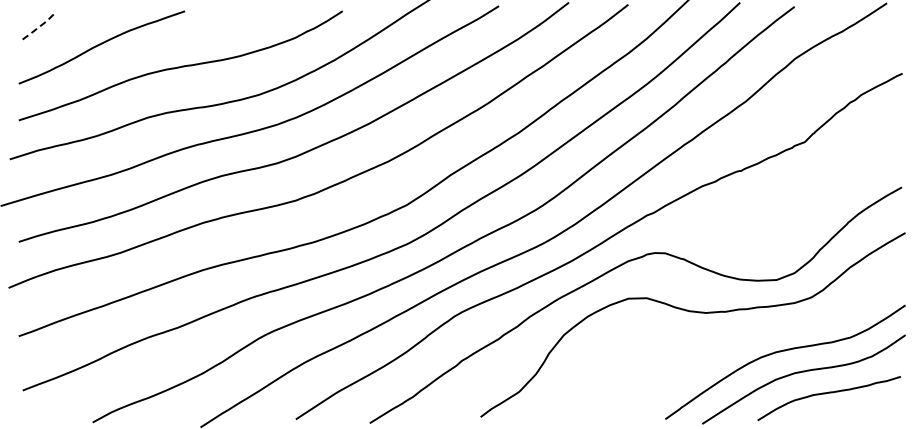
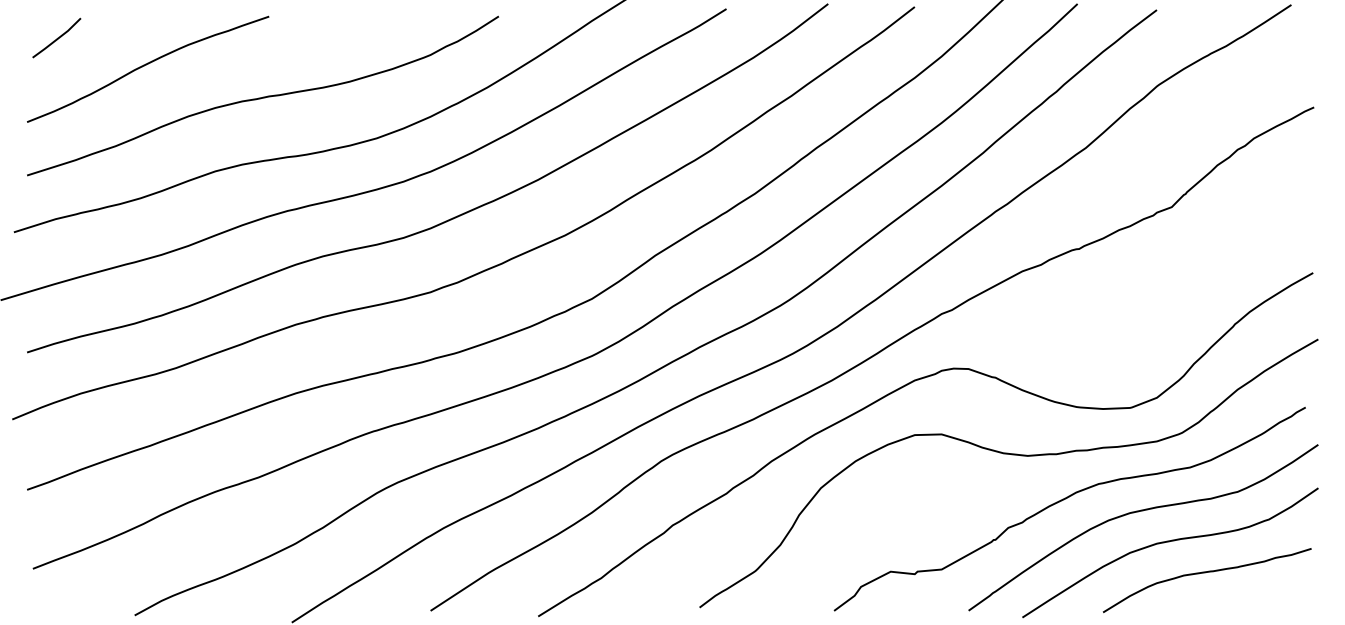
line: (40, 26) -> (58, 38), dashed -> solid
curve: (731, 343) -> (1064, 500), added

